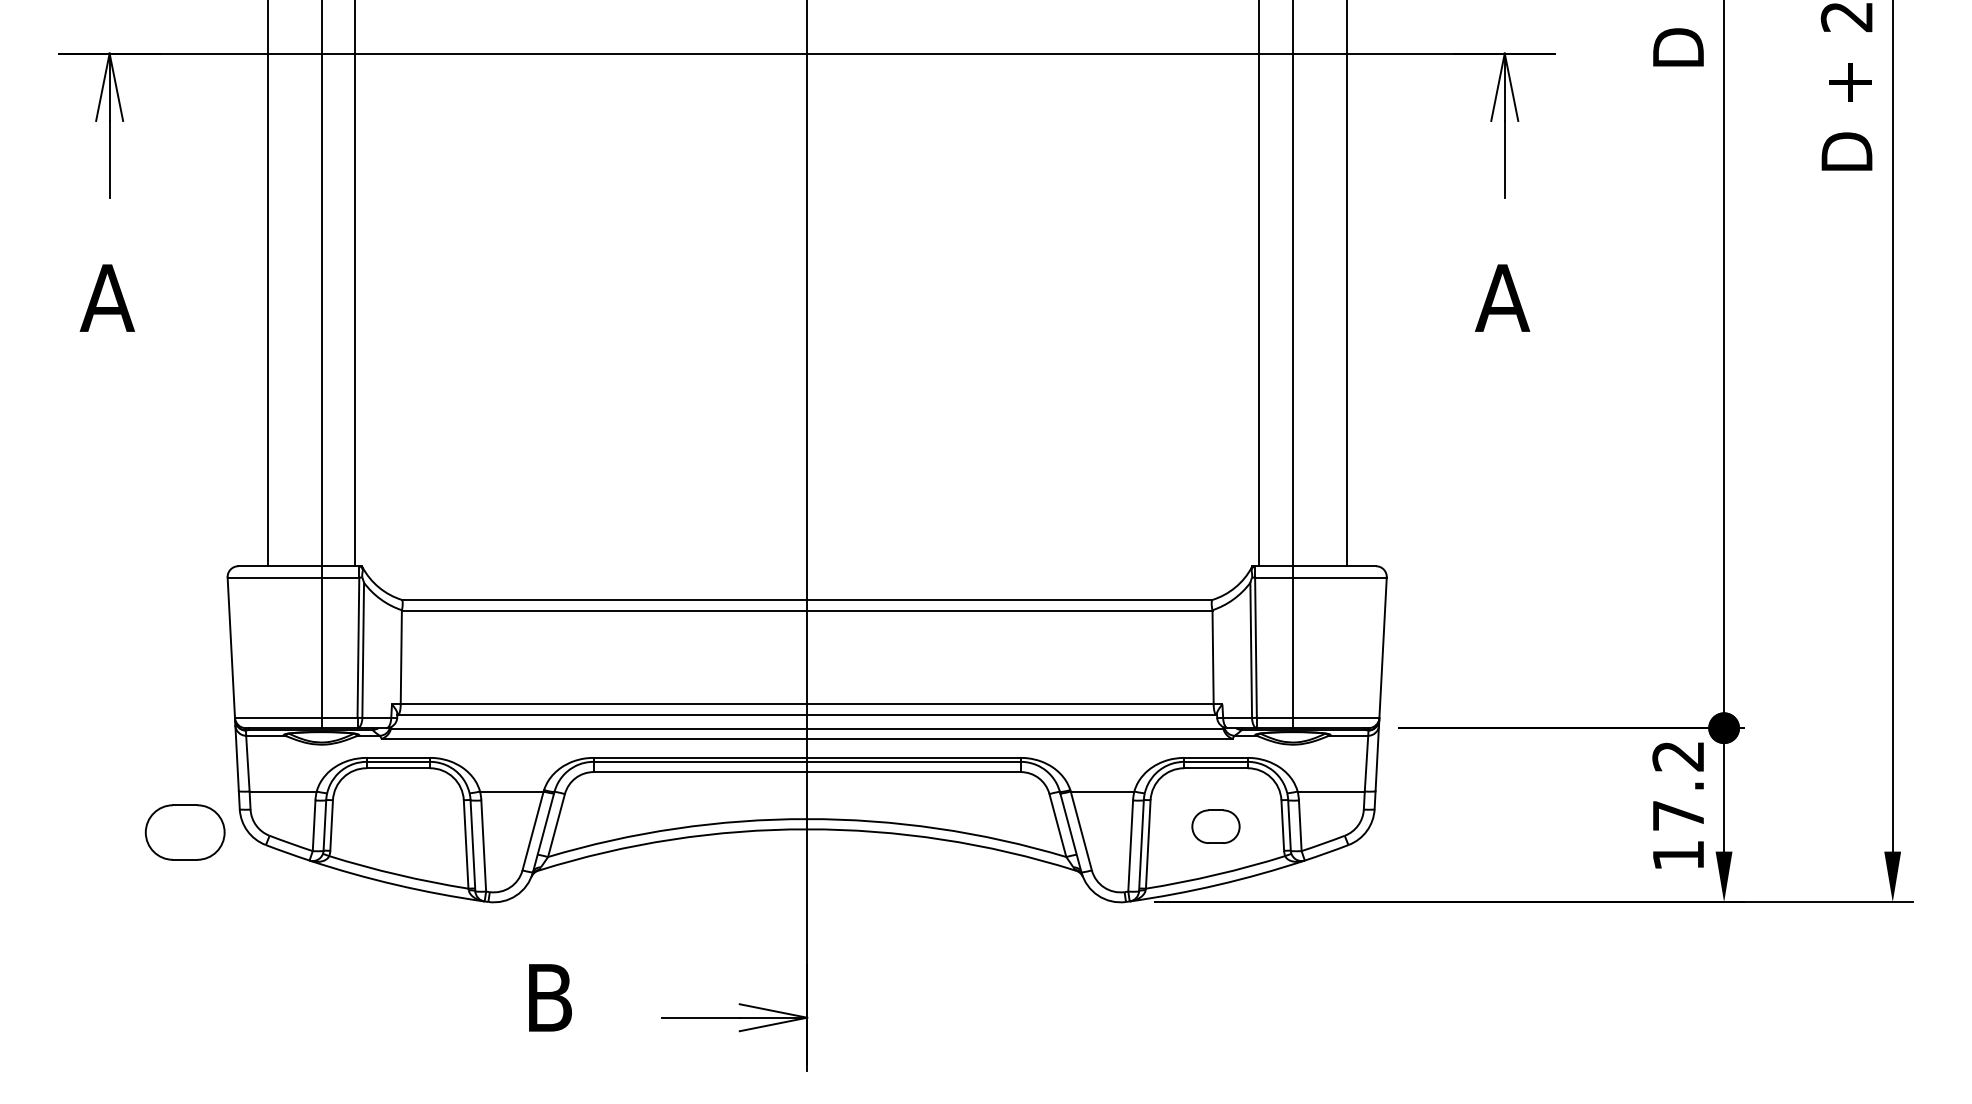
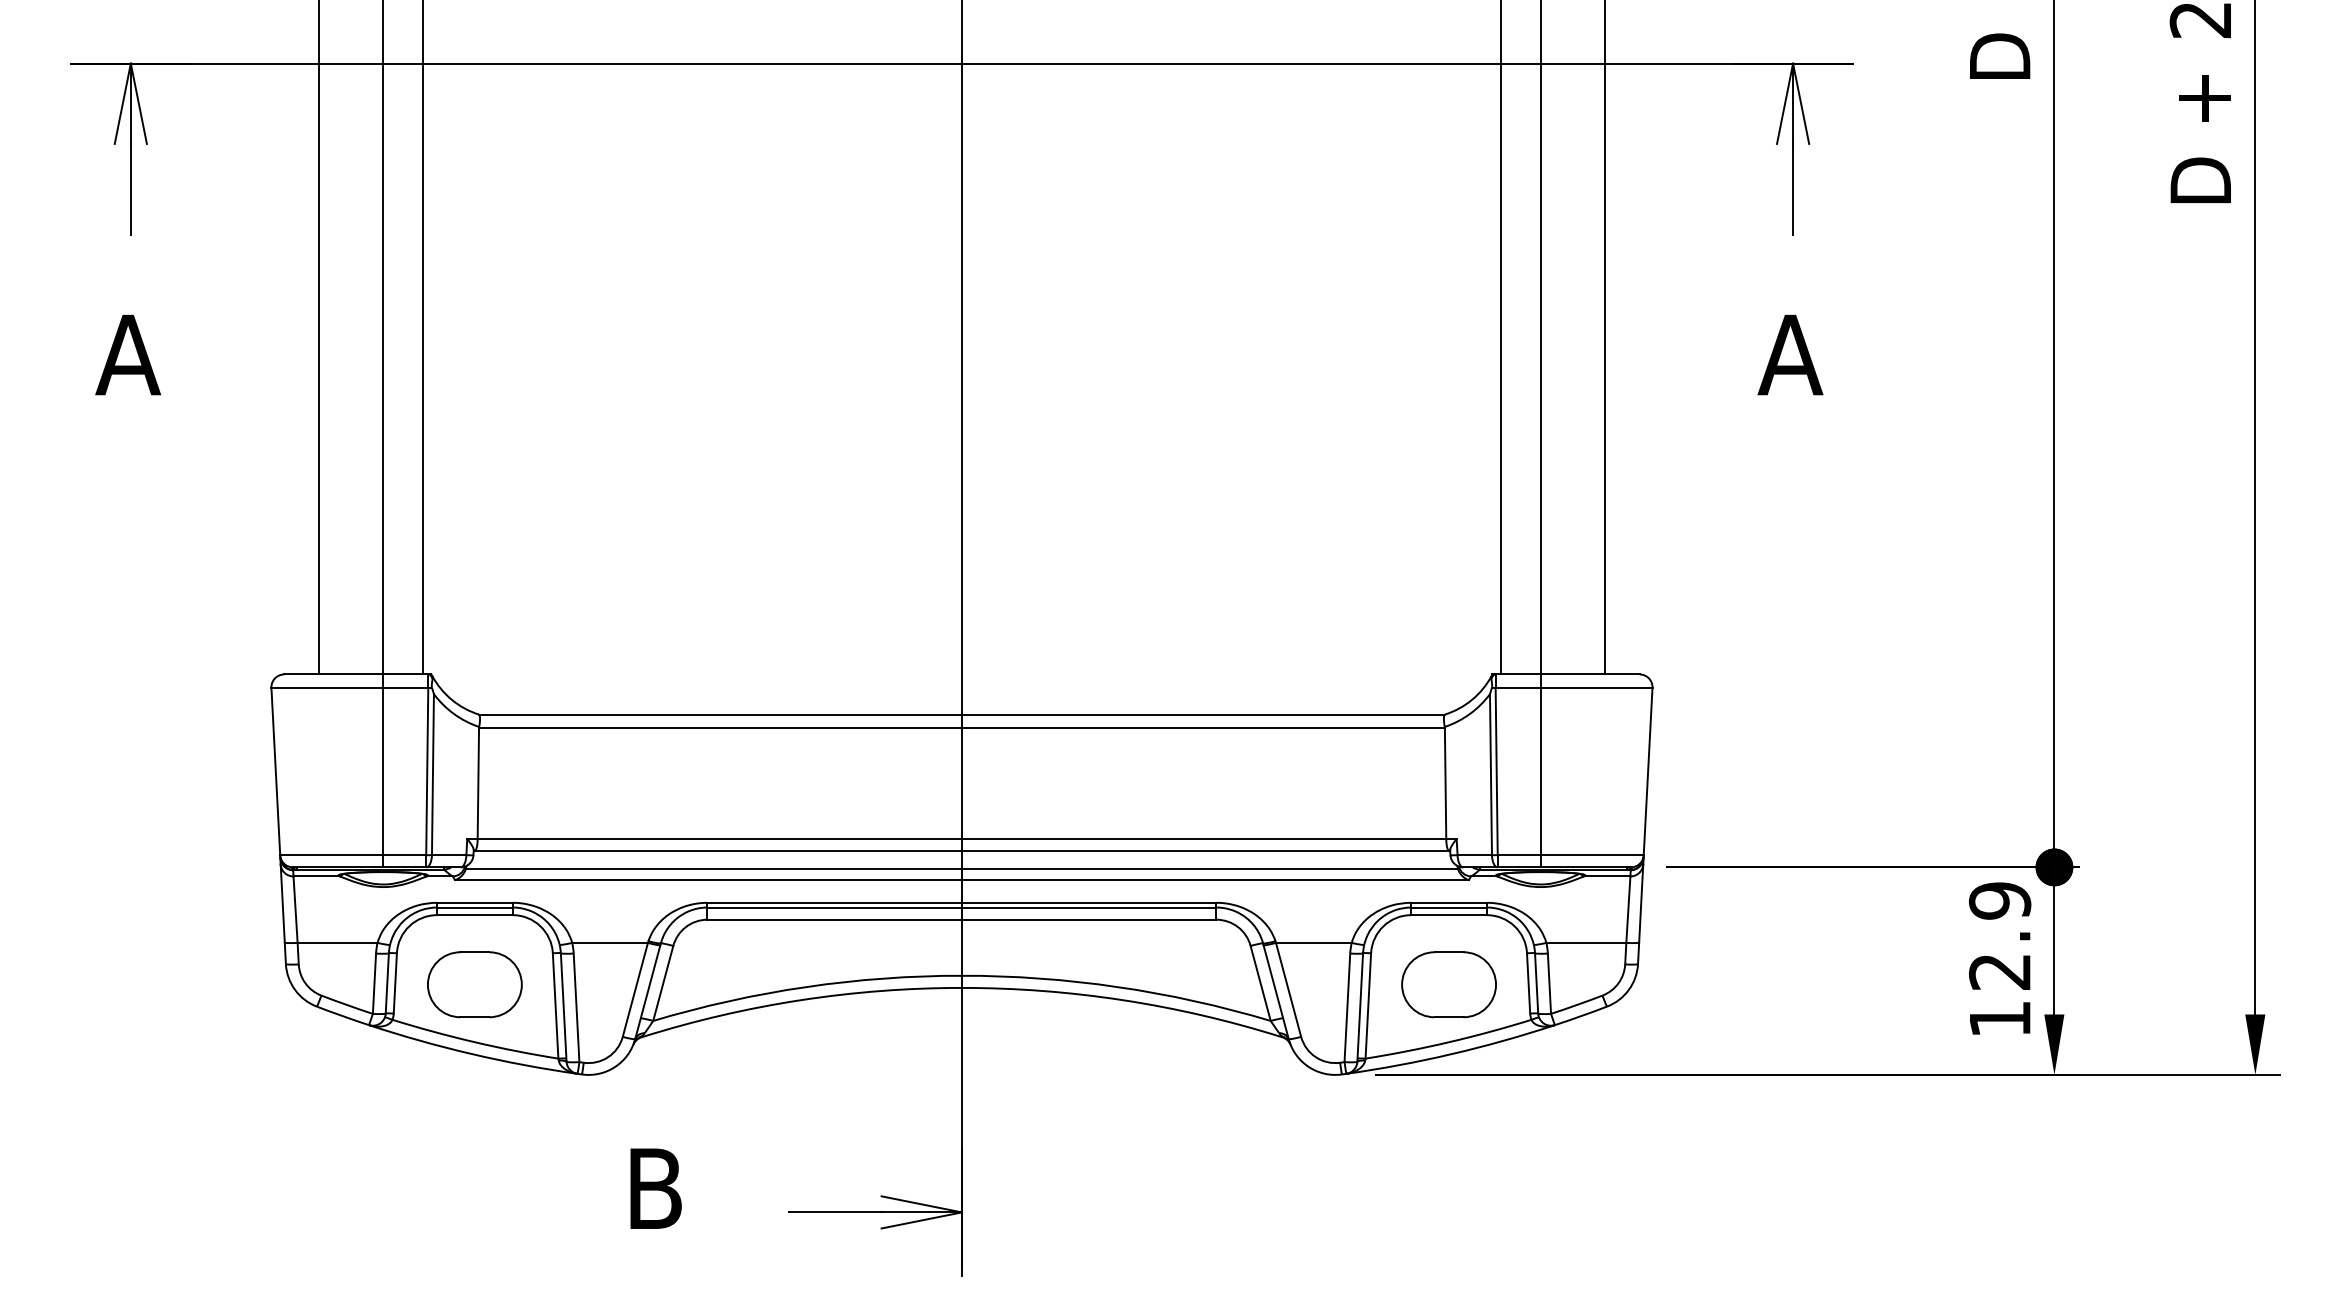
text: (1678, 785) -> (2000, 935), 17.2 -> 12.9
part: (1215, 826) -> (1448, 984), size x1.67
part: (184, 832) -> (474, 984), moved

